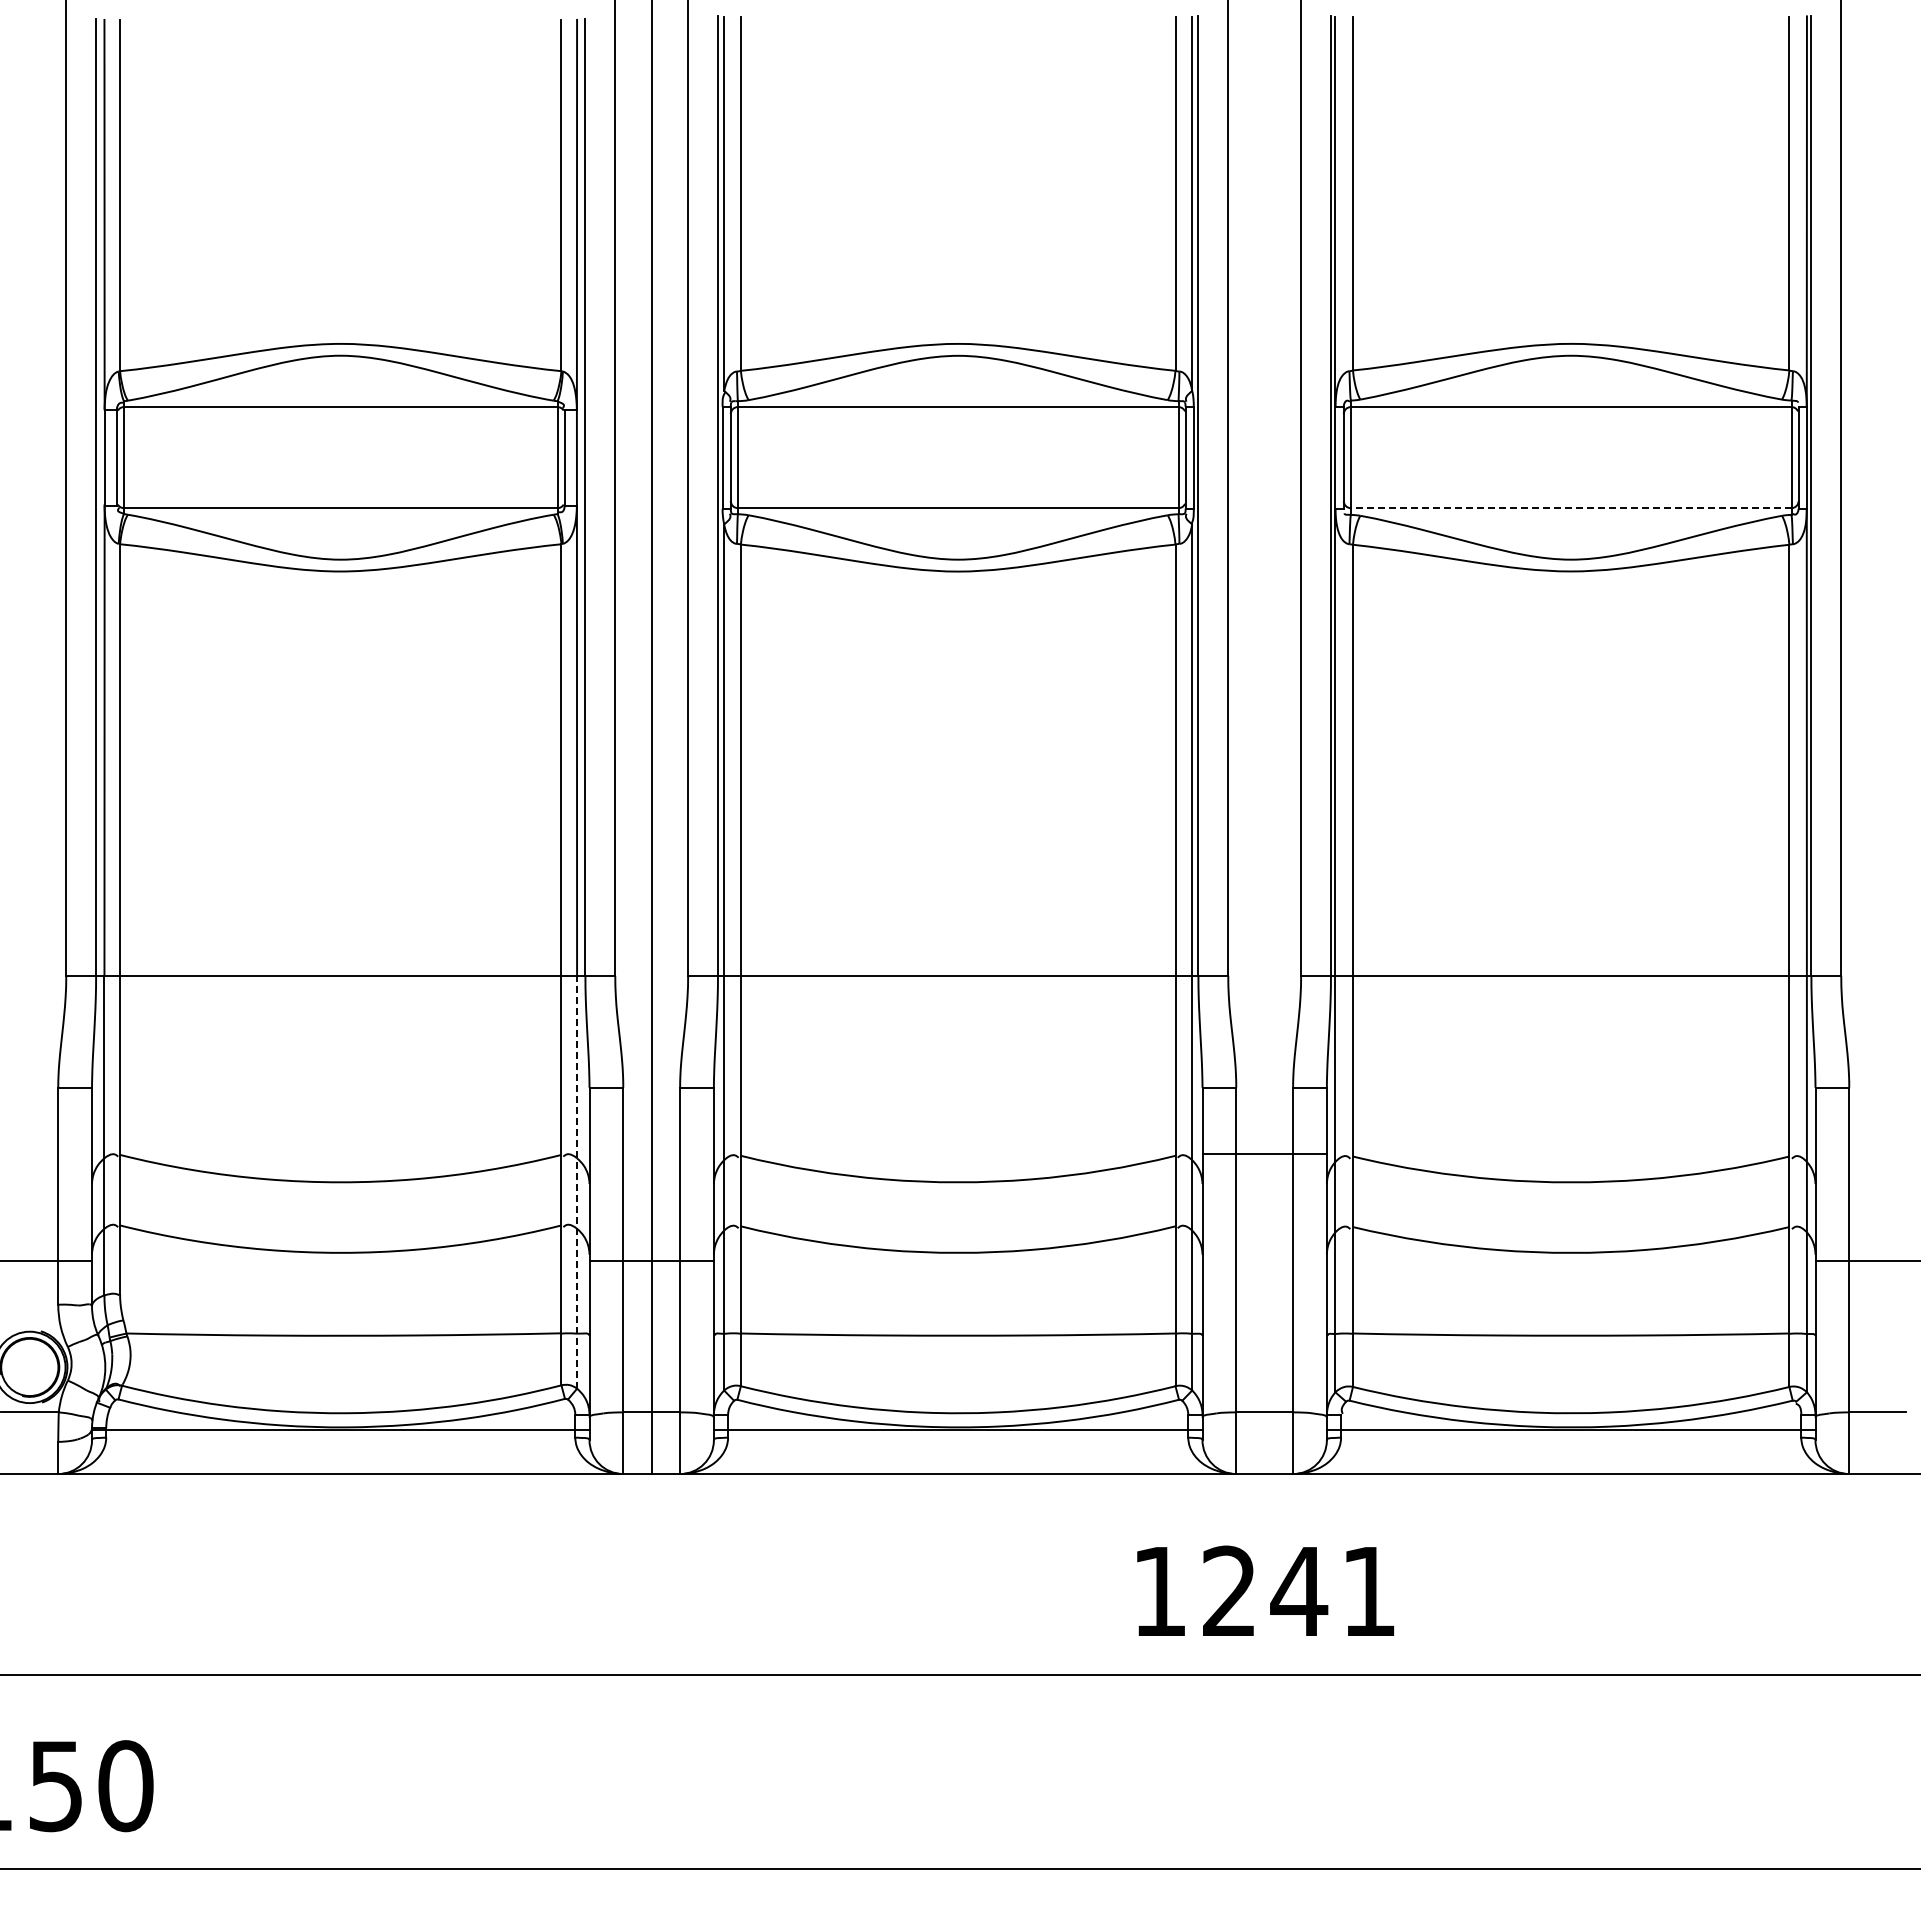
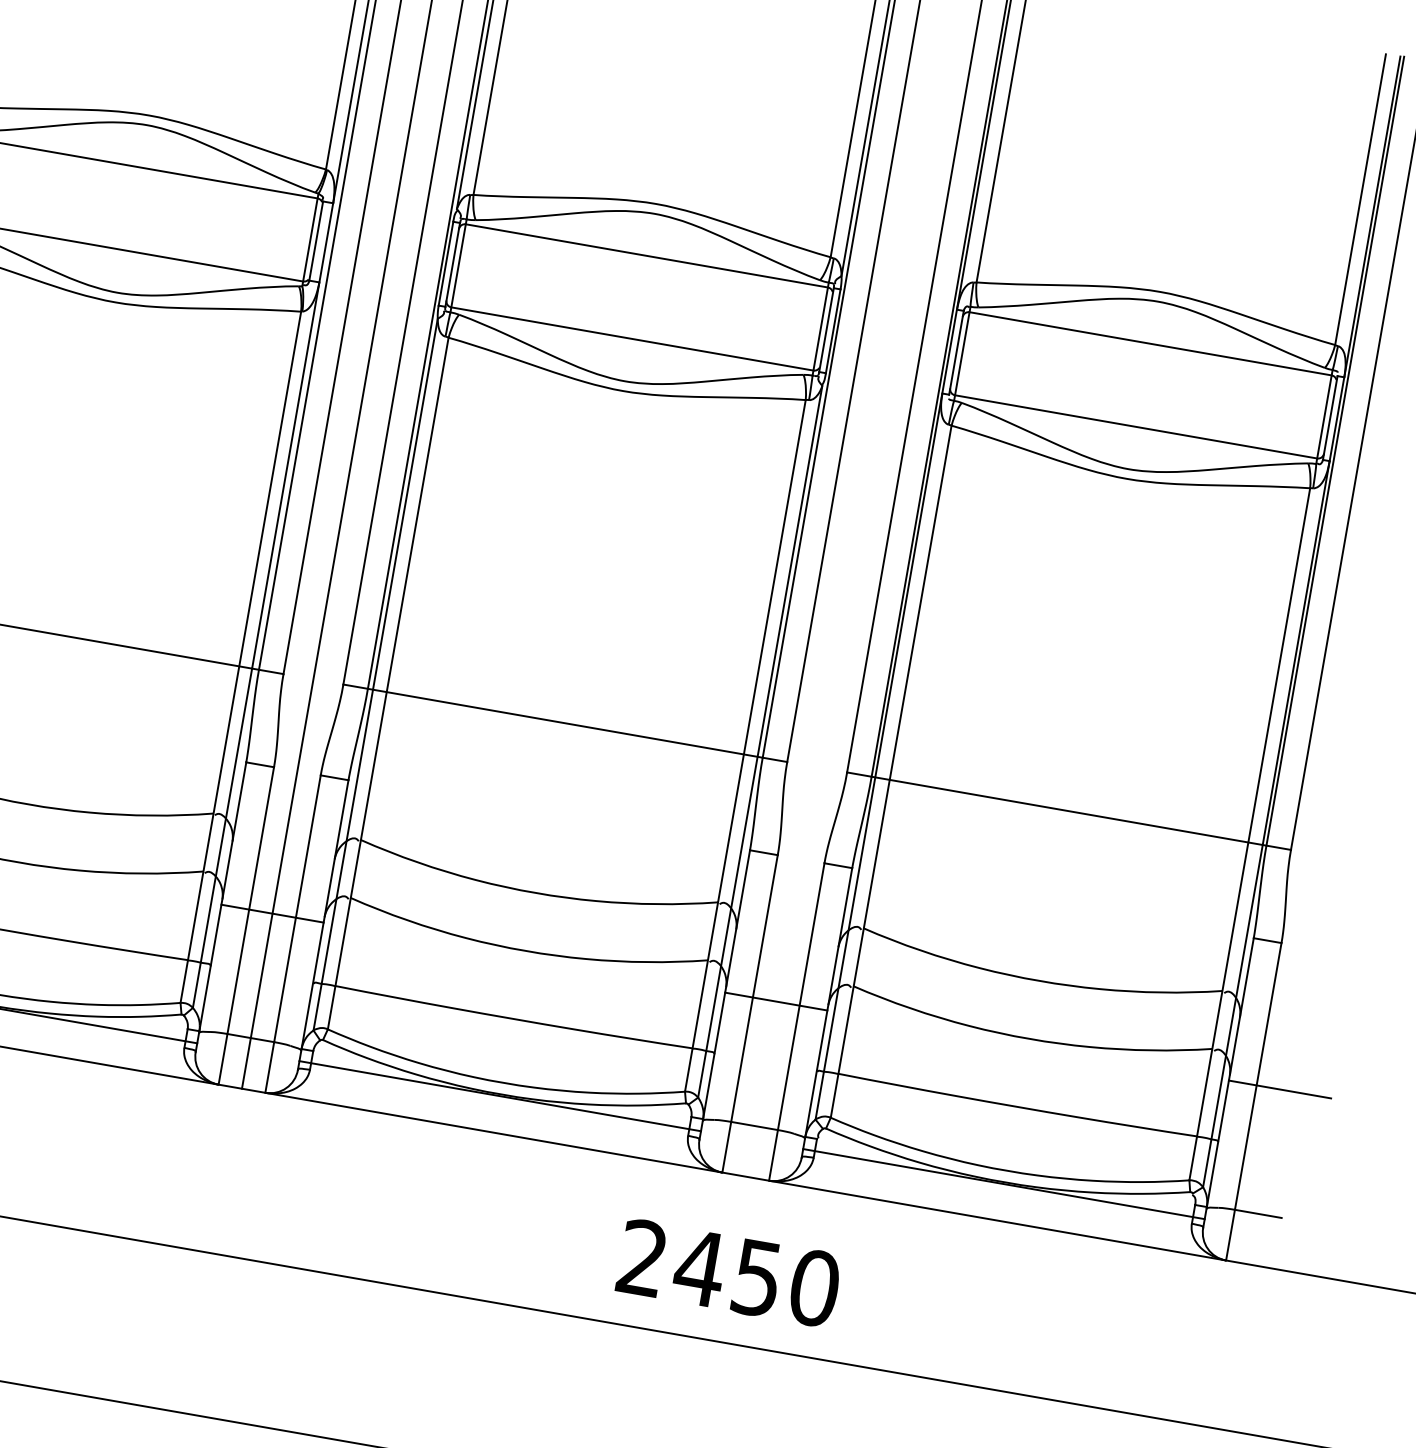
line: (1570, 508) -> (1135, 427), dashed -> solid
line: (1264, 1154) -> (776, 1001), moved
line: (577, 1181) -> (222, 837), dashed -> solid
text: (1264, 1591) -> (728, 1273), 1241 -> 2450

